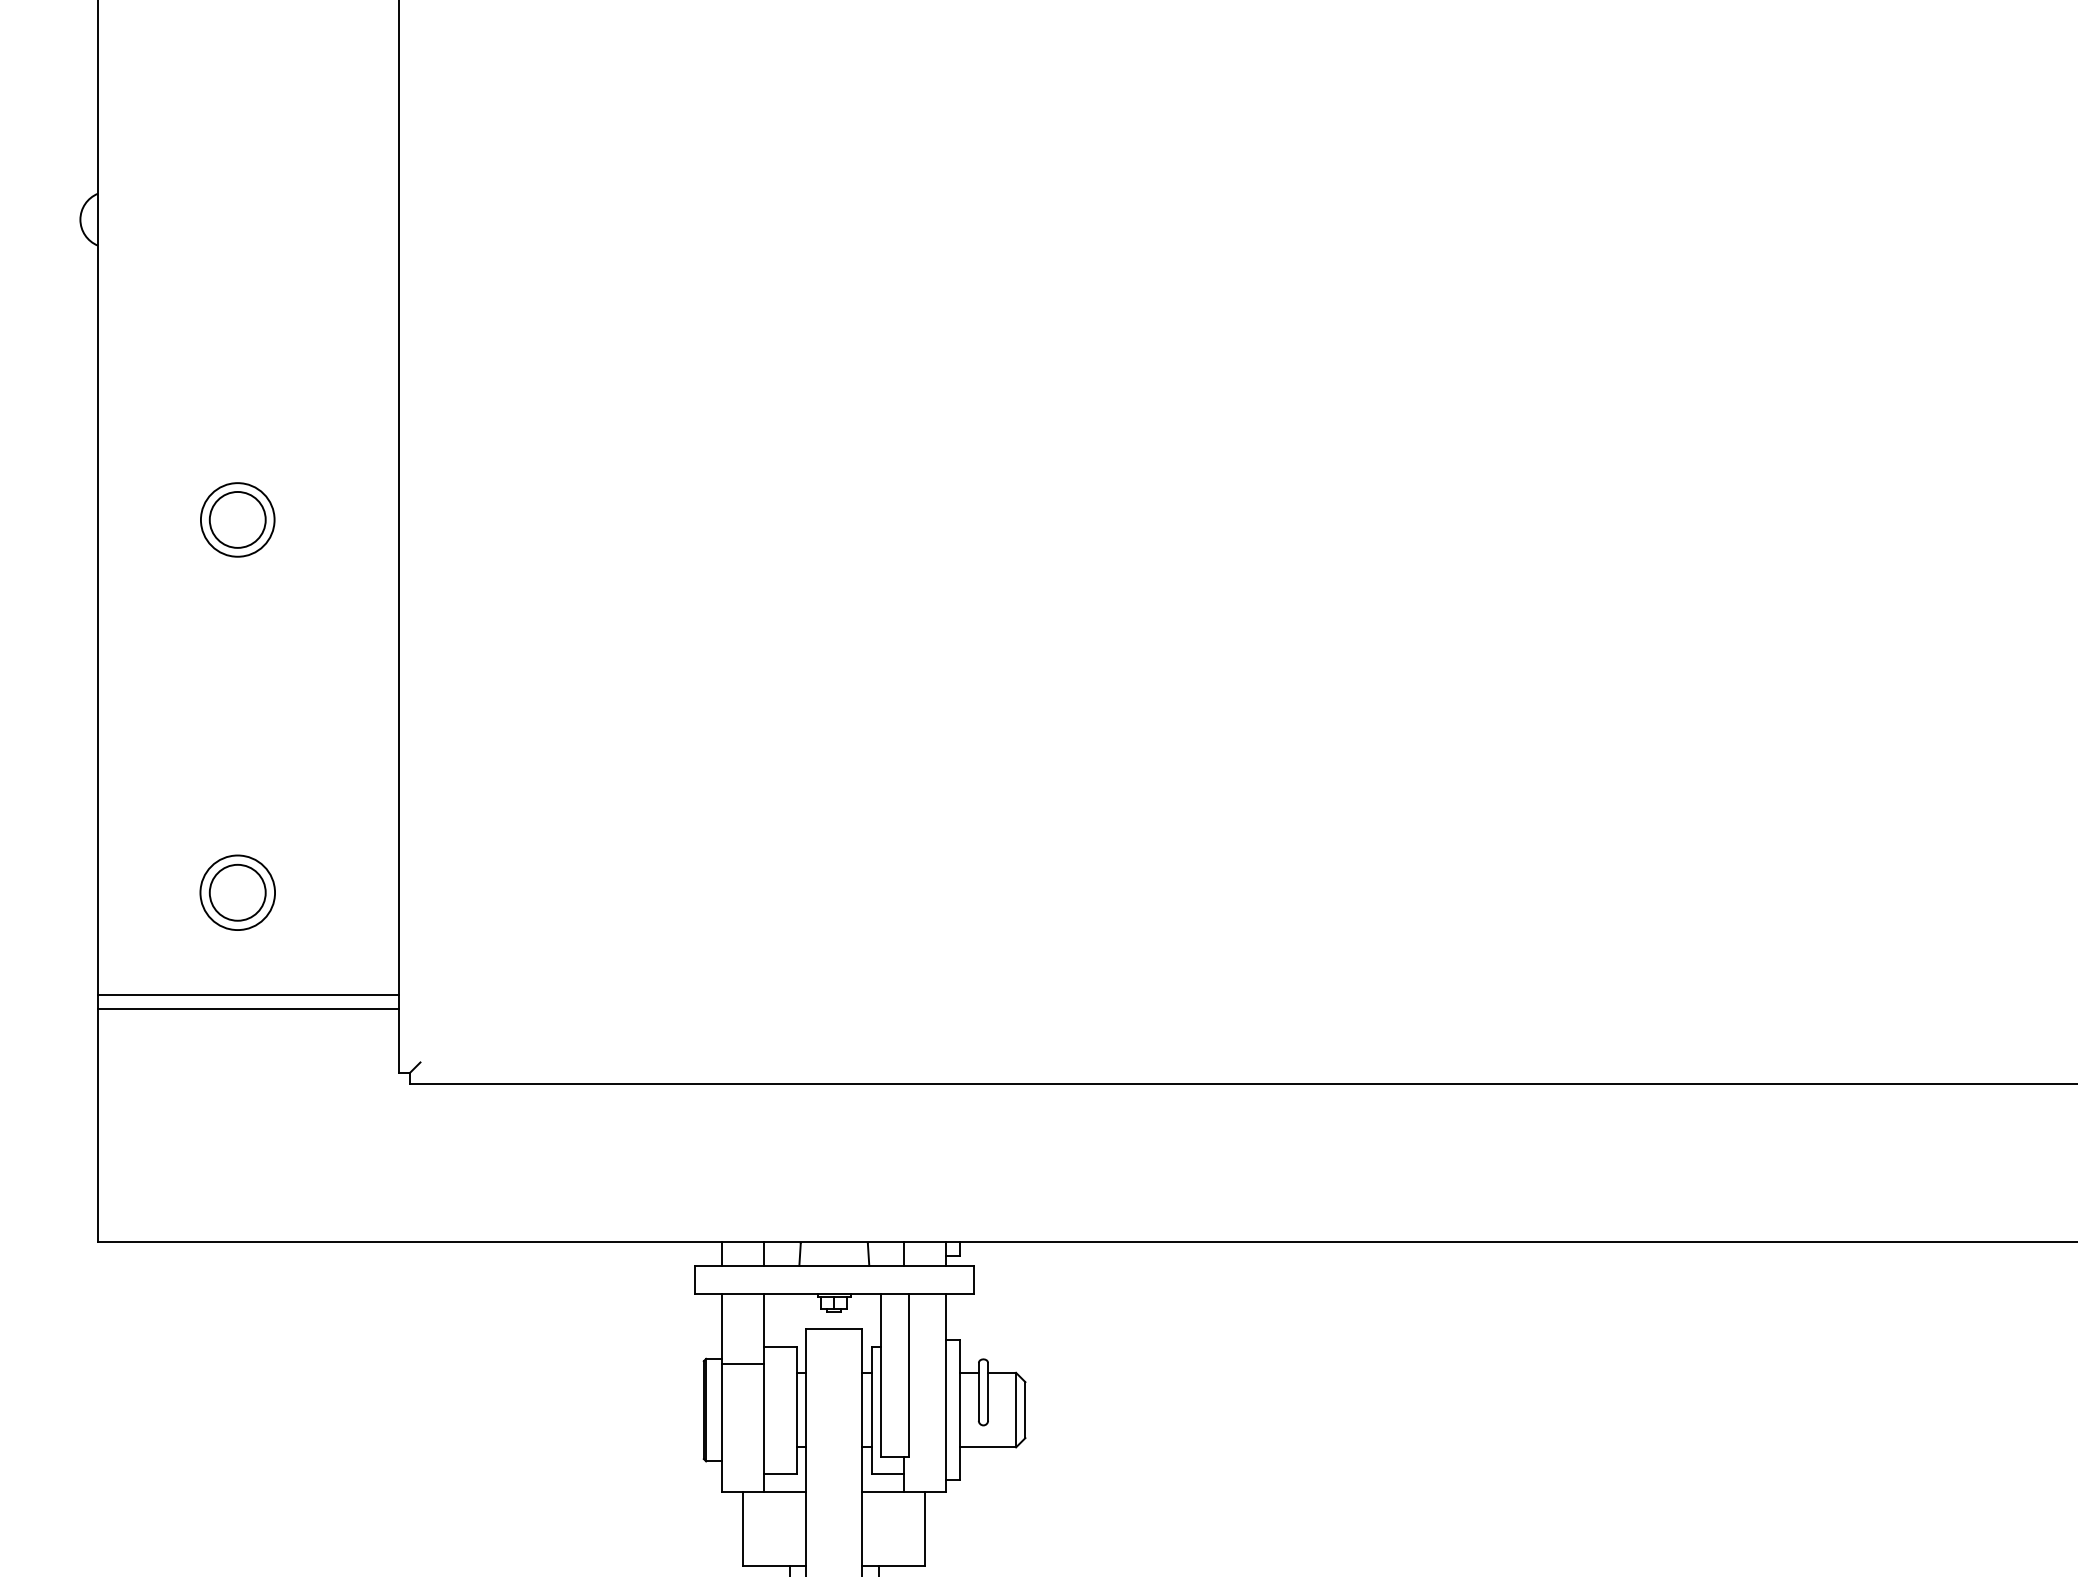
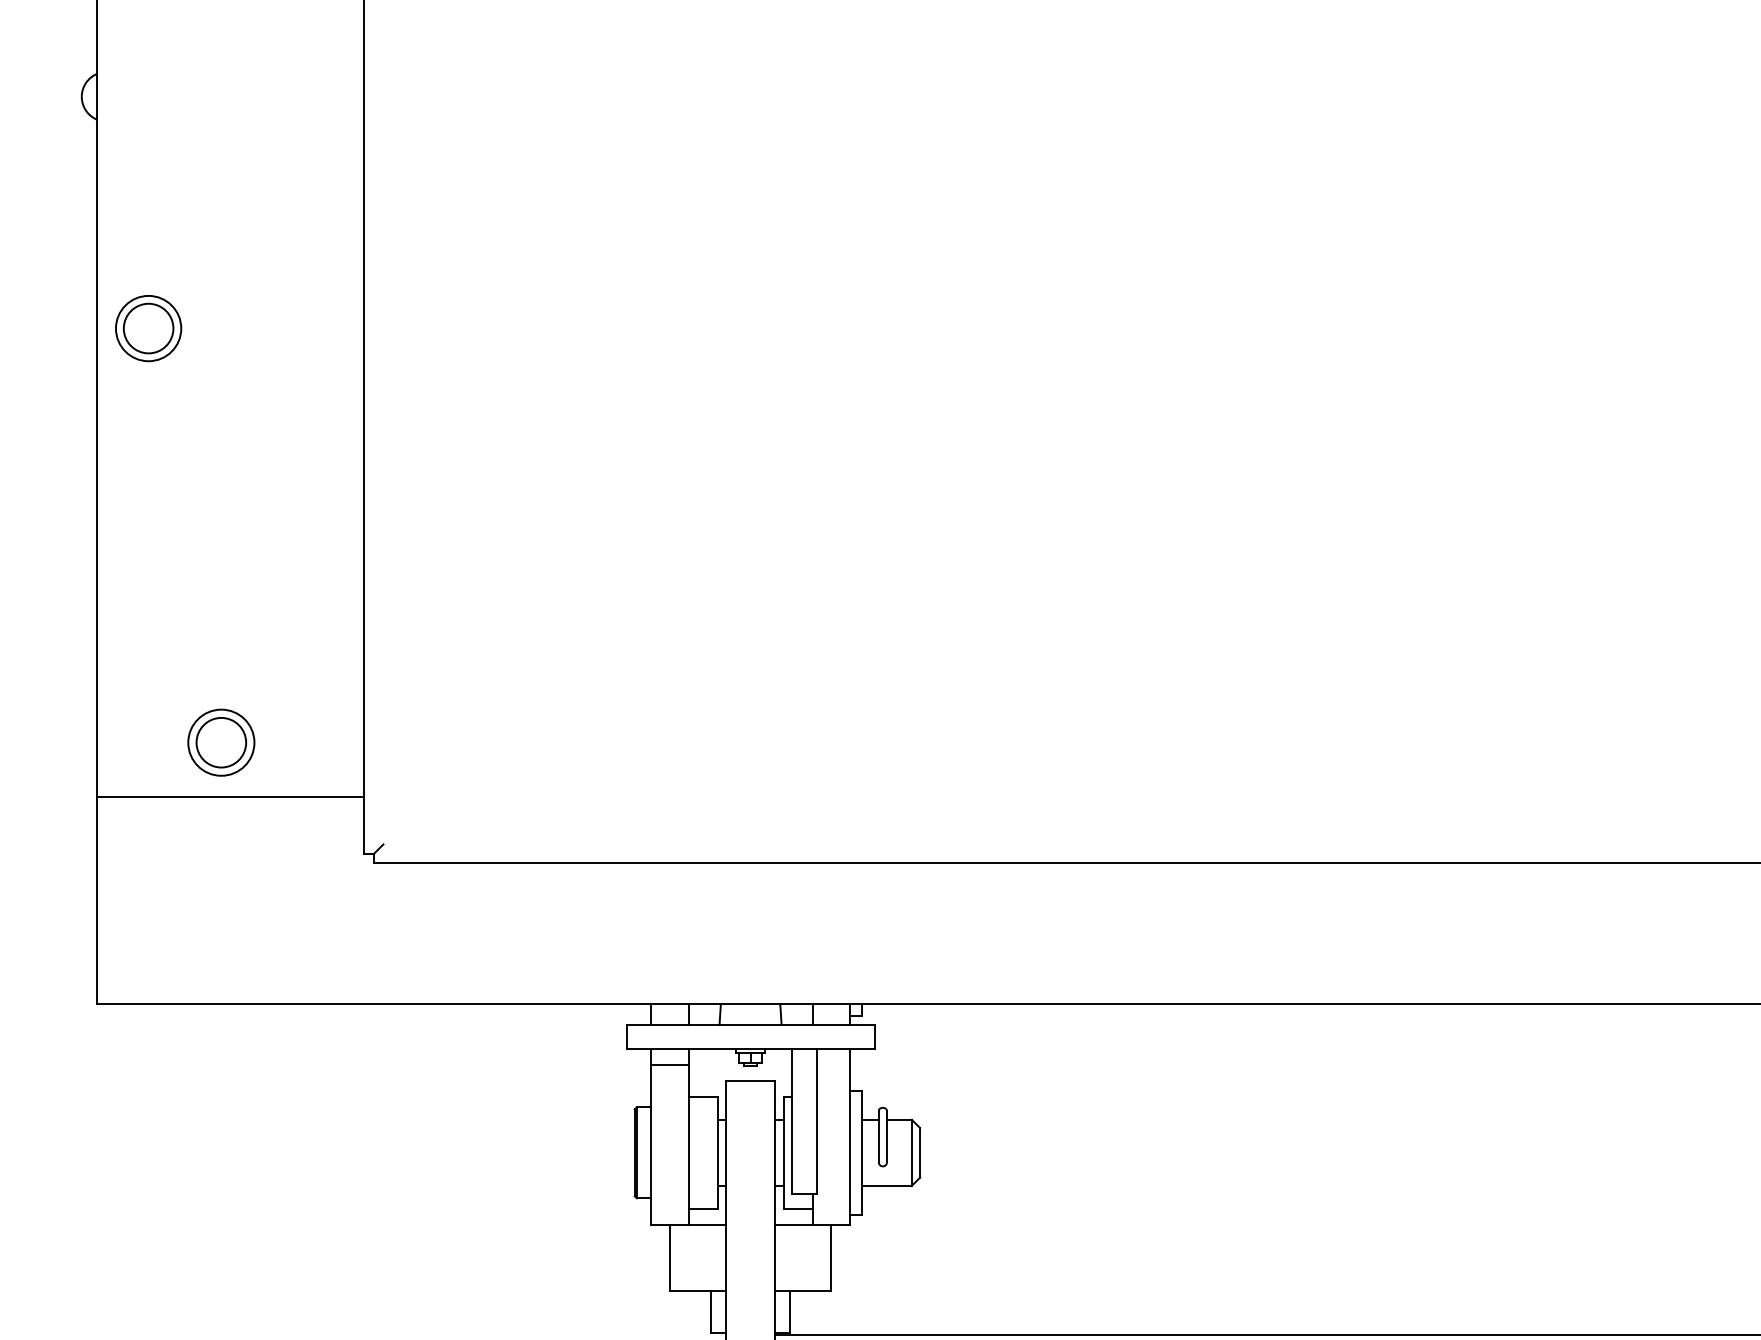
part: (237, 519) -> (148, 328), moved
part: (237, 892) -> (221, 742), moved
line: (248, 995) -> (230, 785), removed
line: (743, 1363) -> (670, 1065), moved

